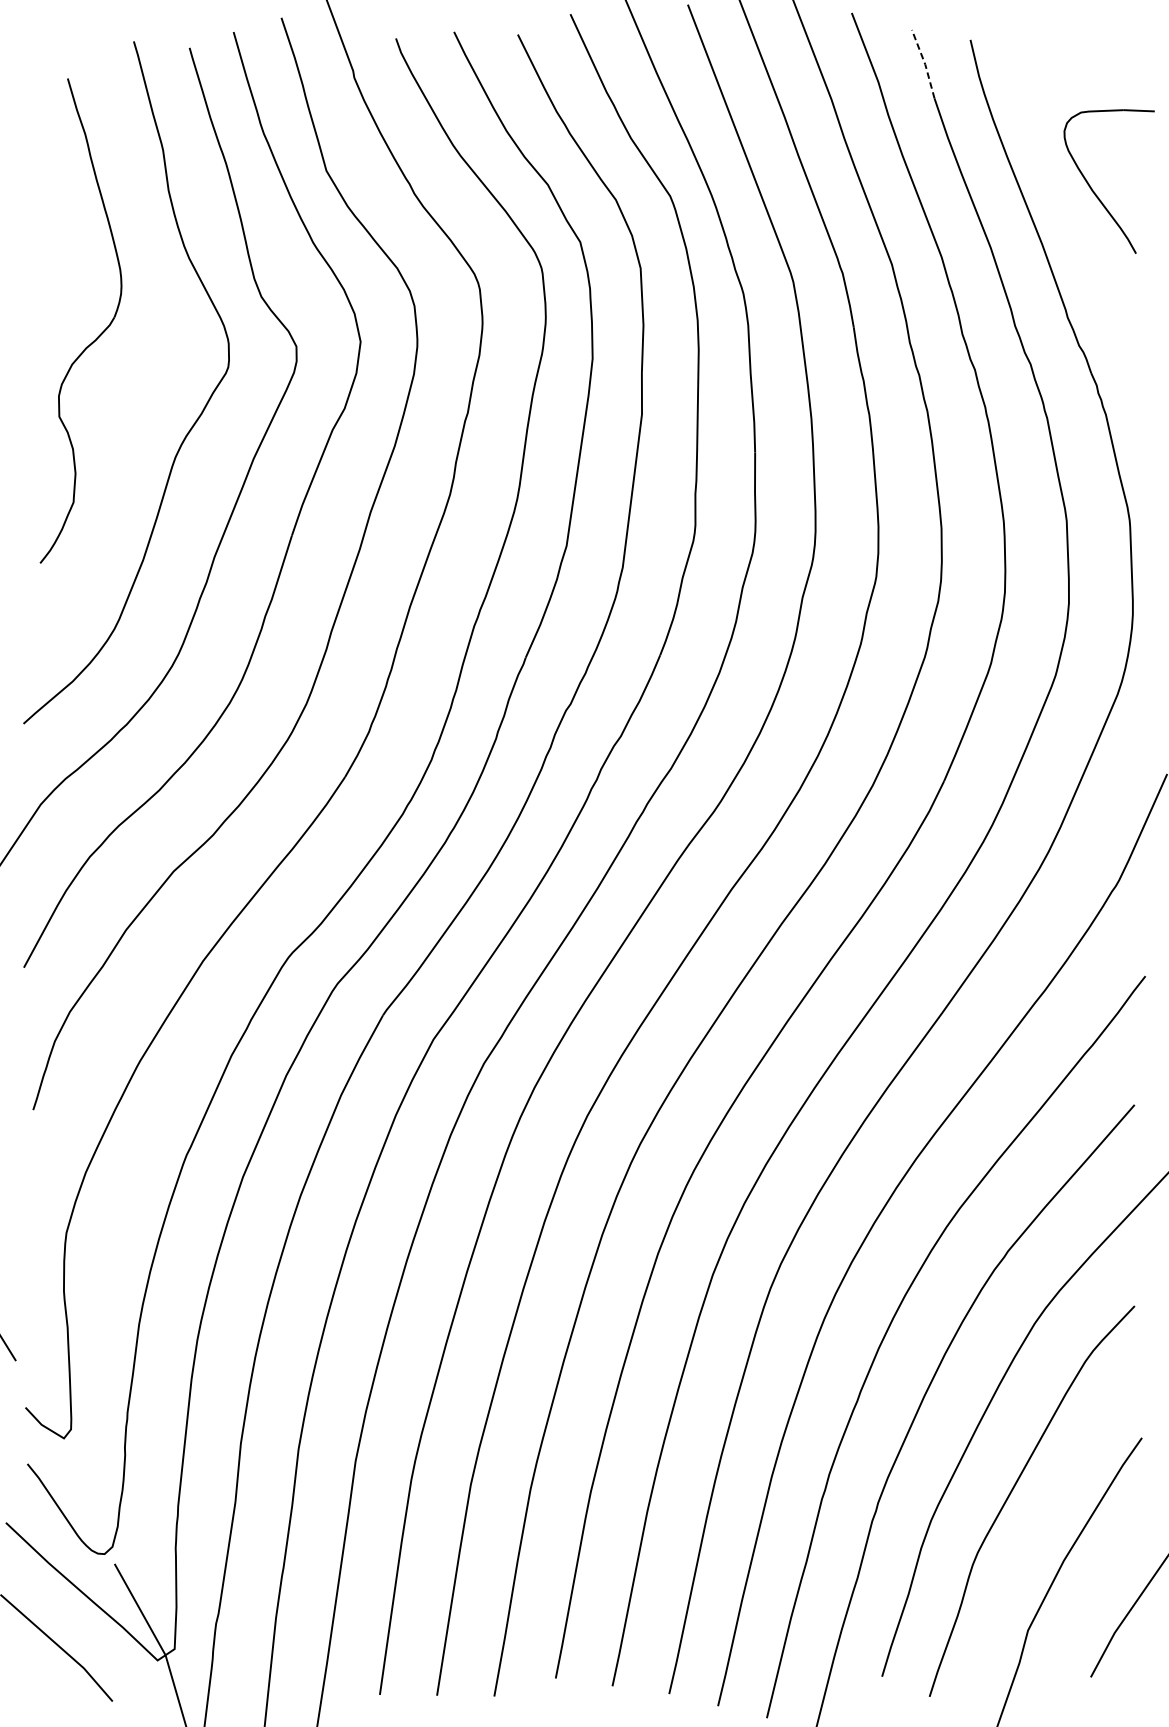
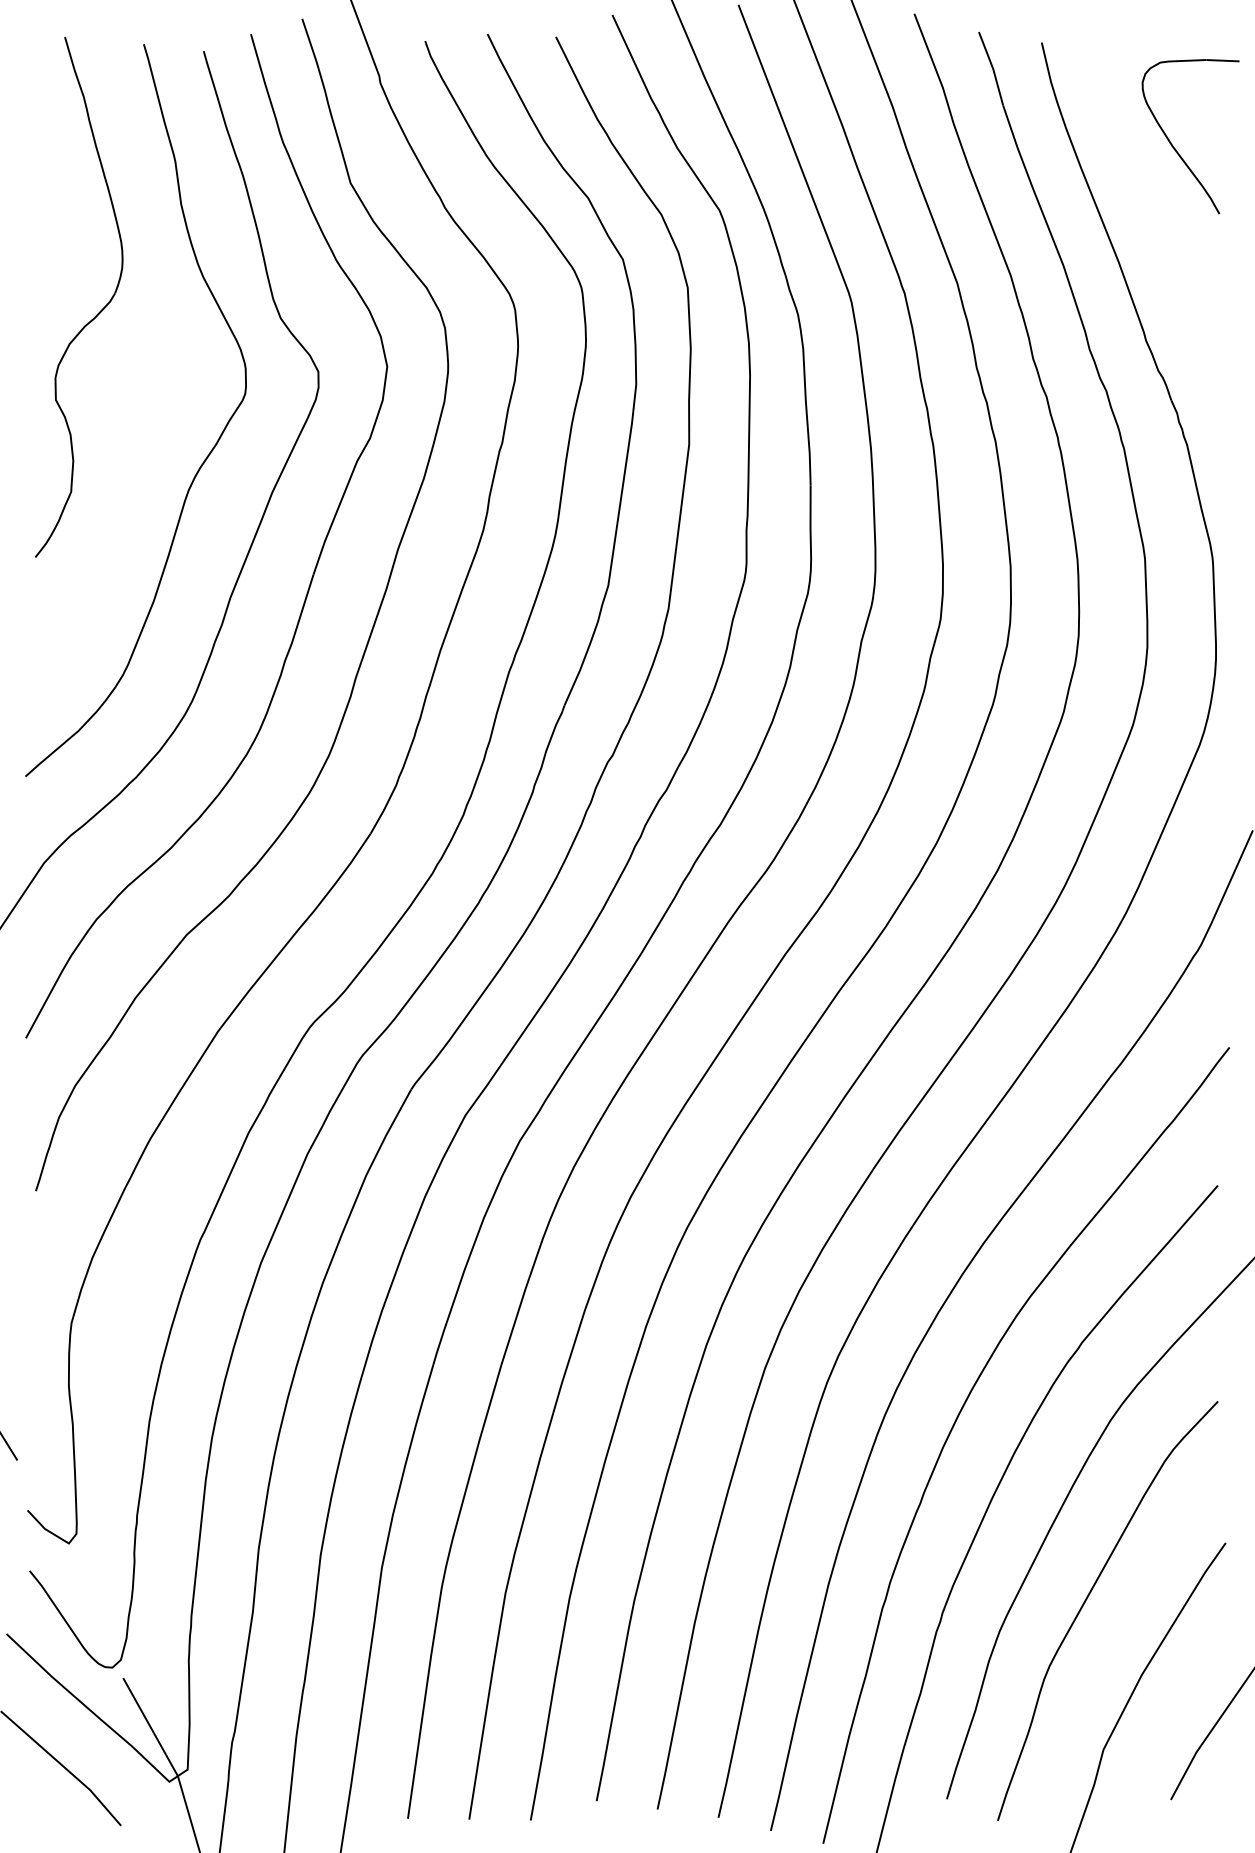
line: (924, 64) -> (992, 68), dashed -> solid
part: (1096, 193) -> (1176, 149), moved
part: (97, 337) -> (96, 314), moved

